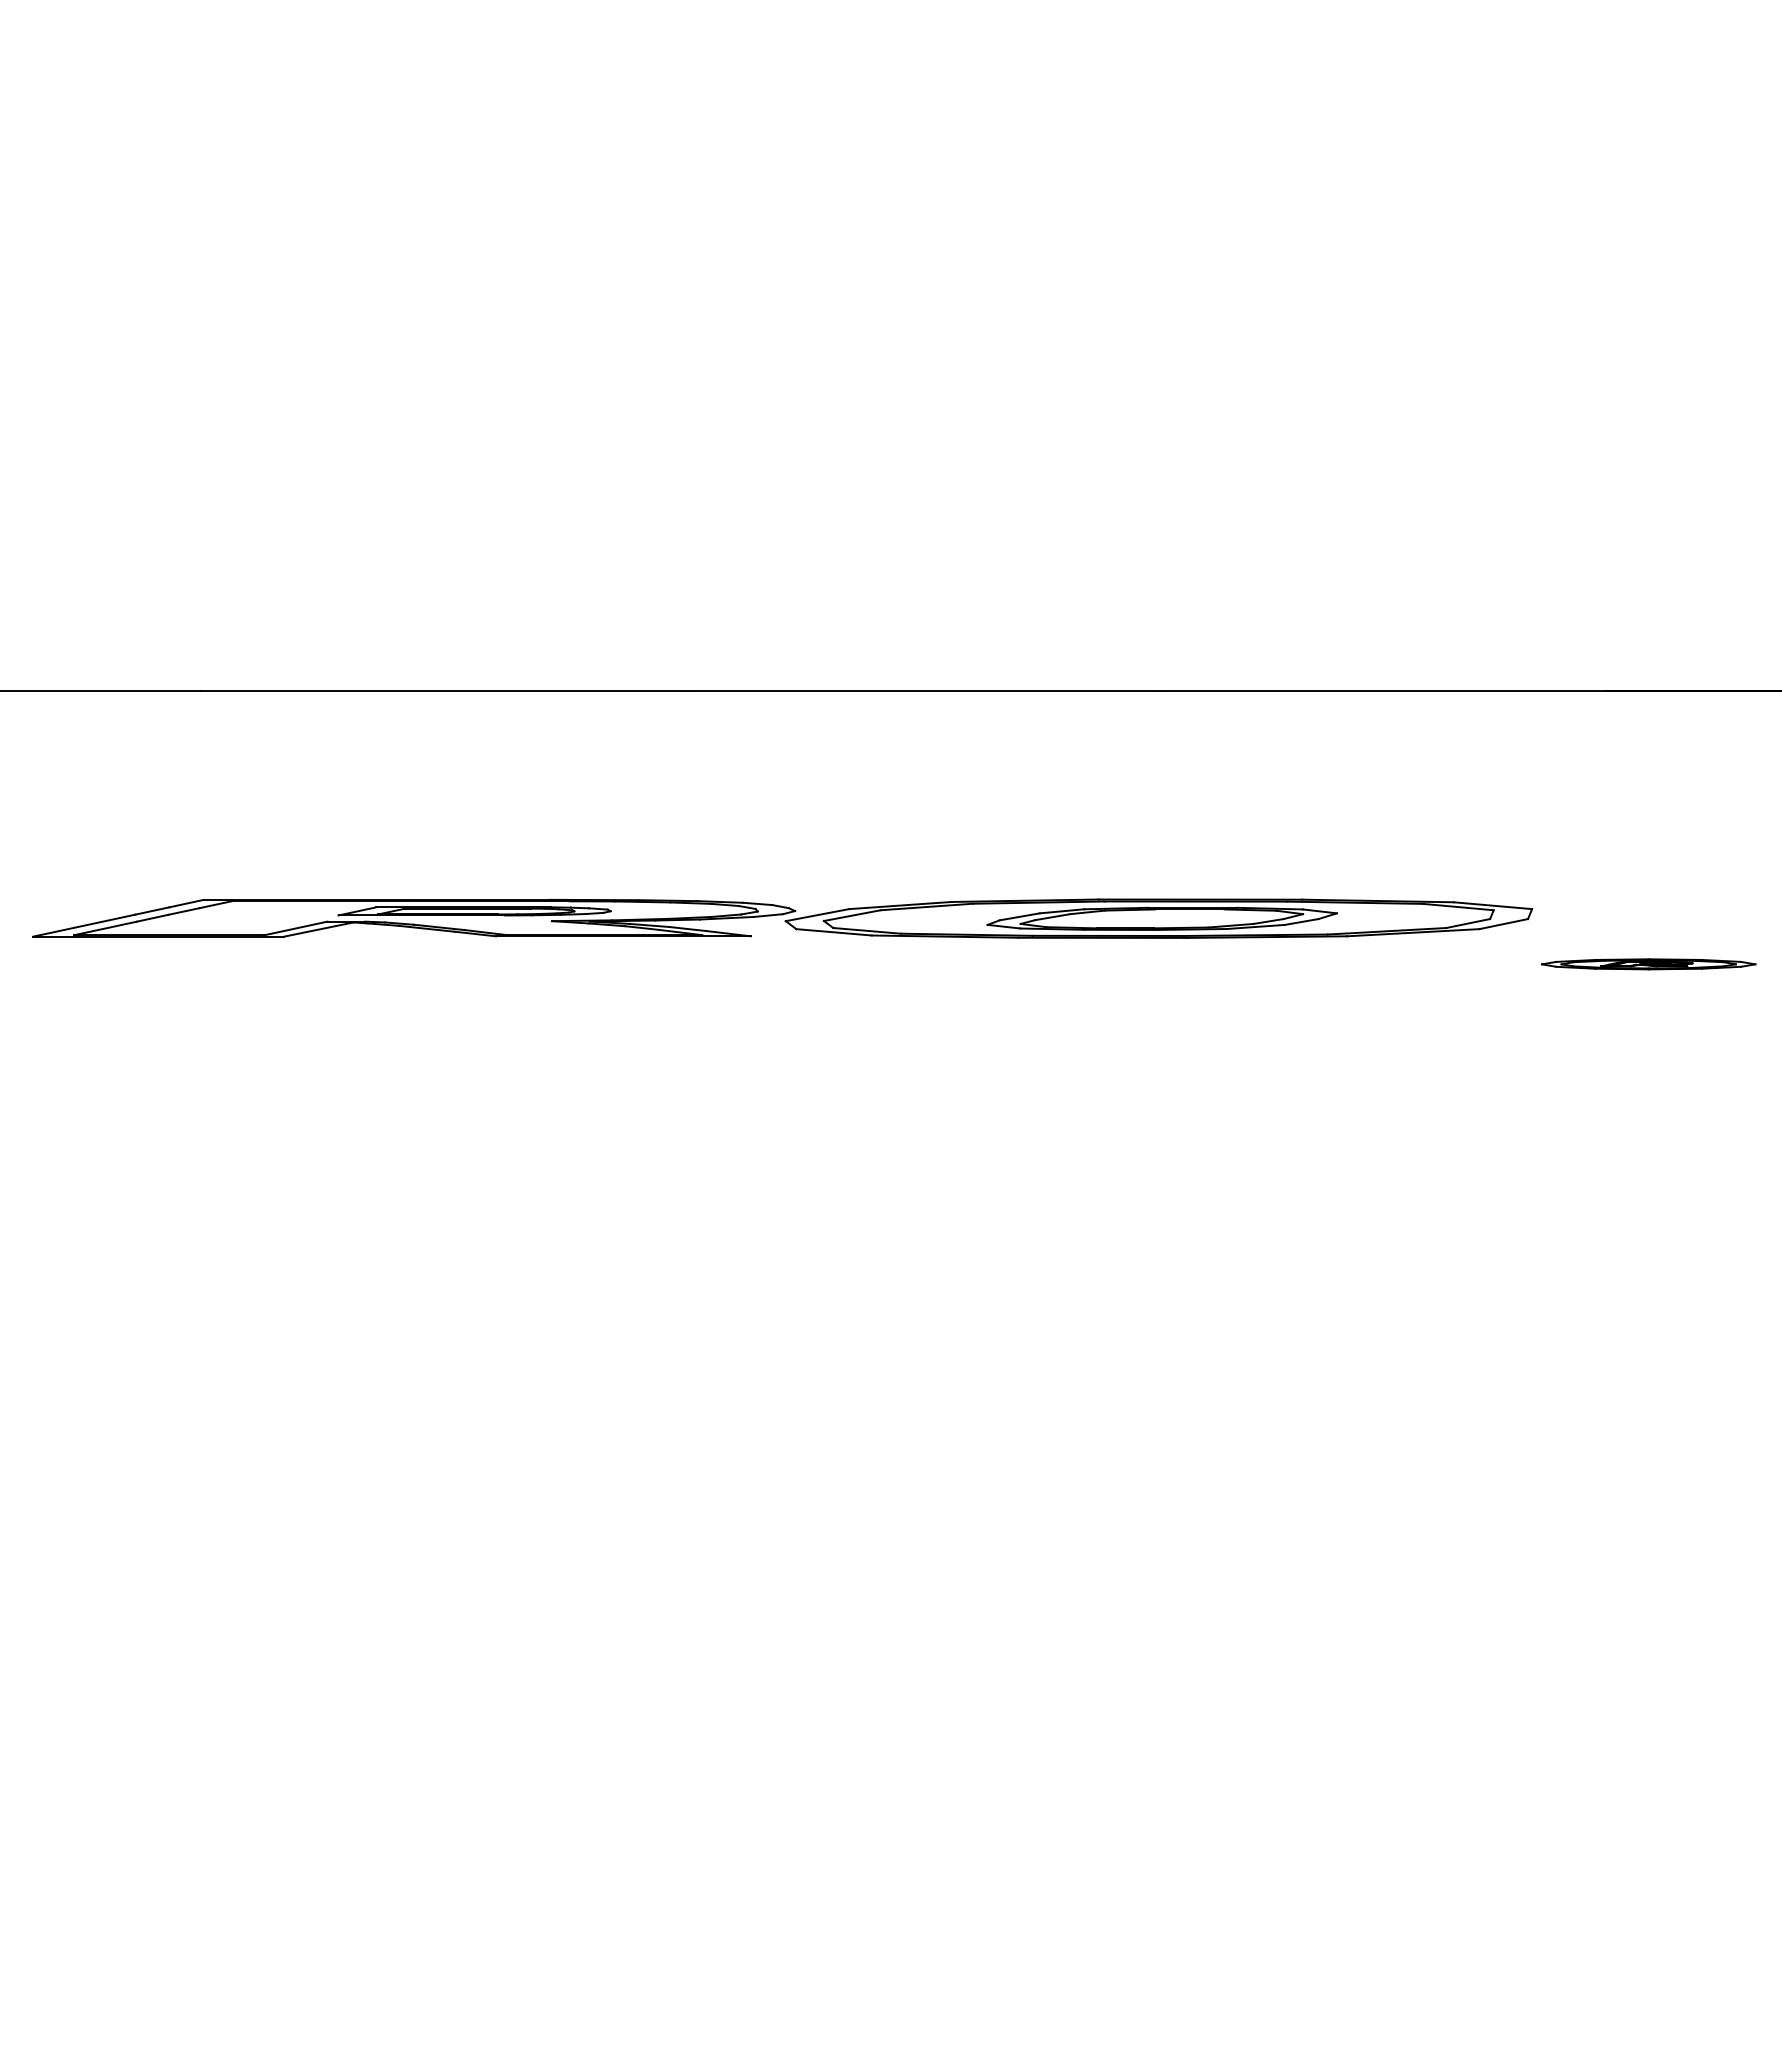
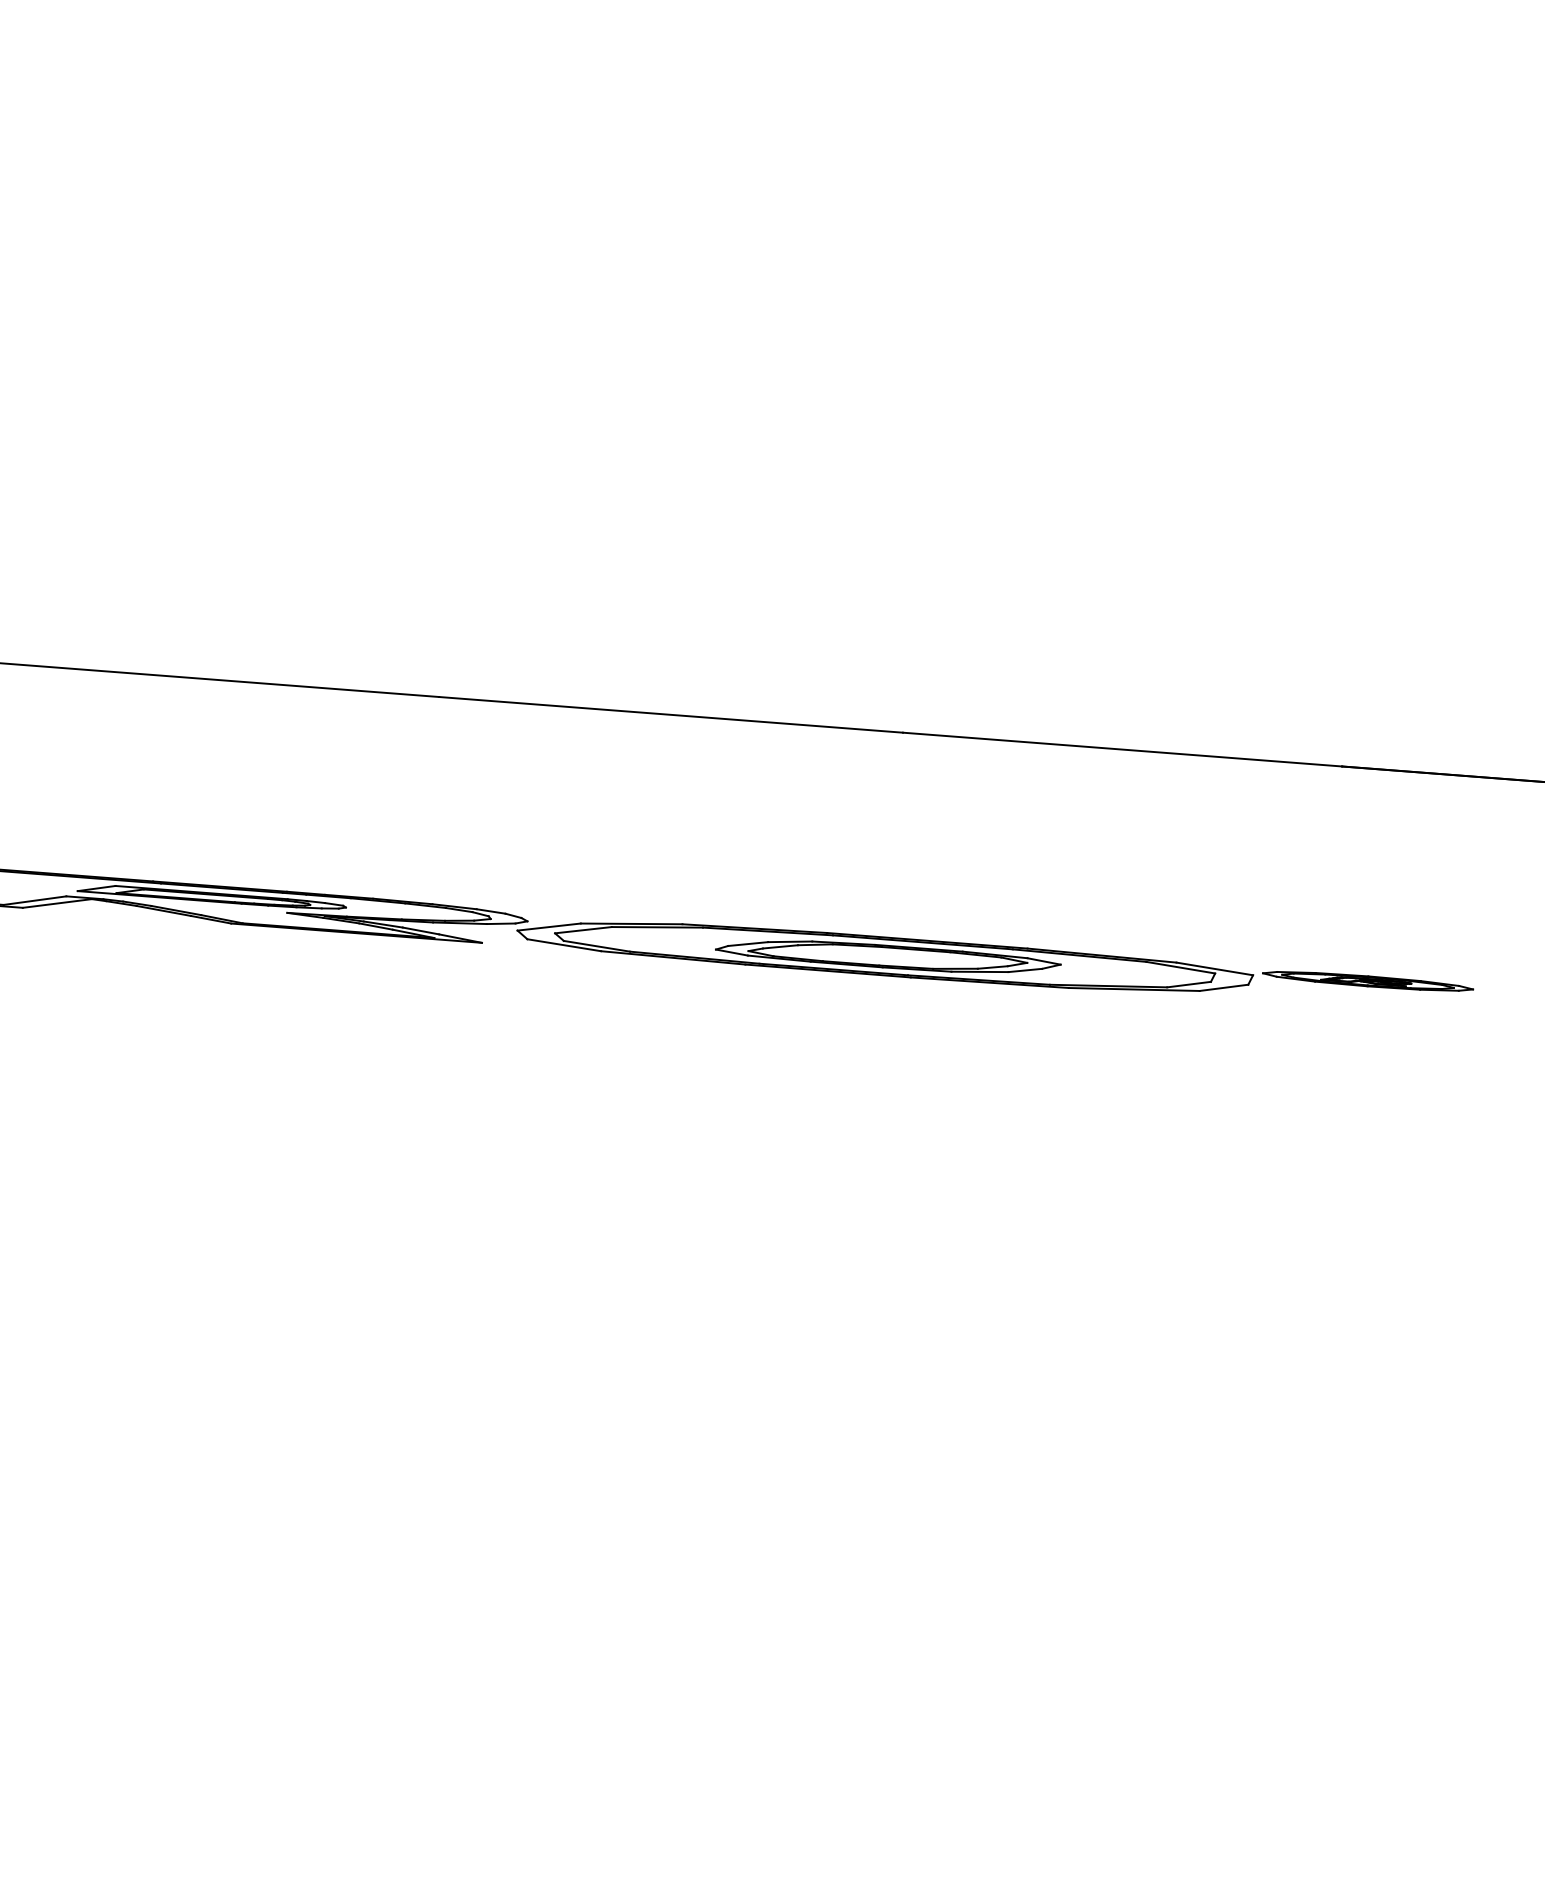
part: (1648, 964) -> (1367, 981), moved

